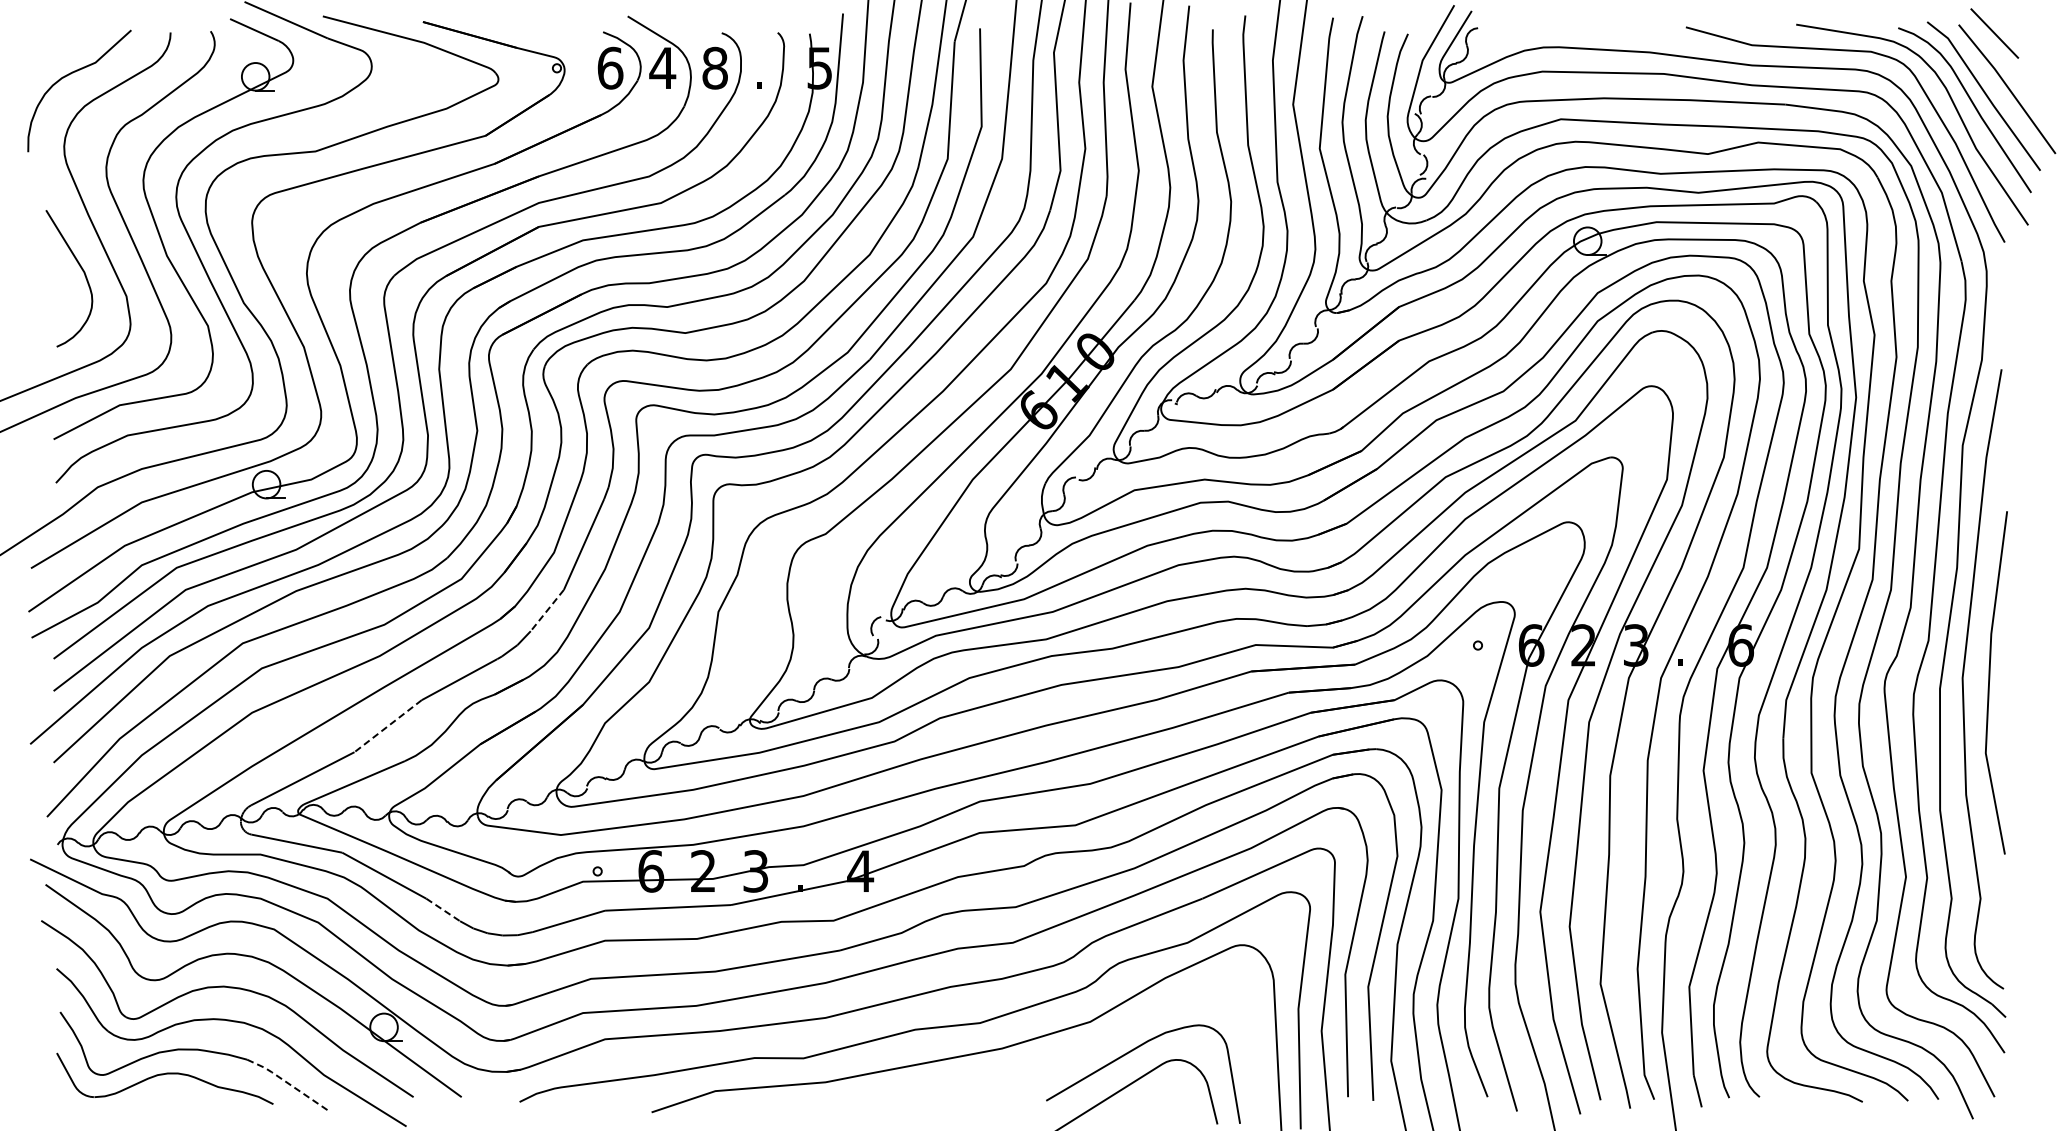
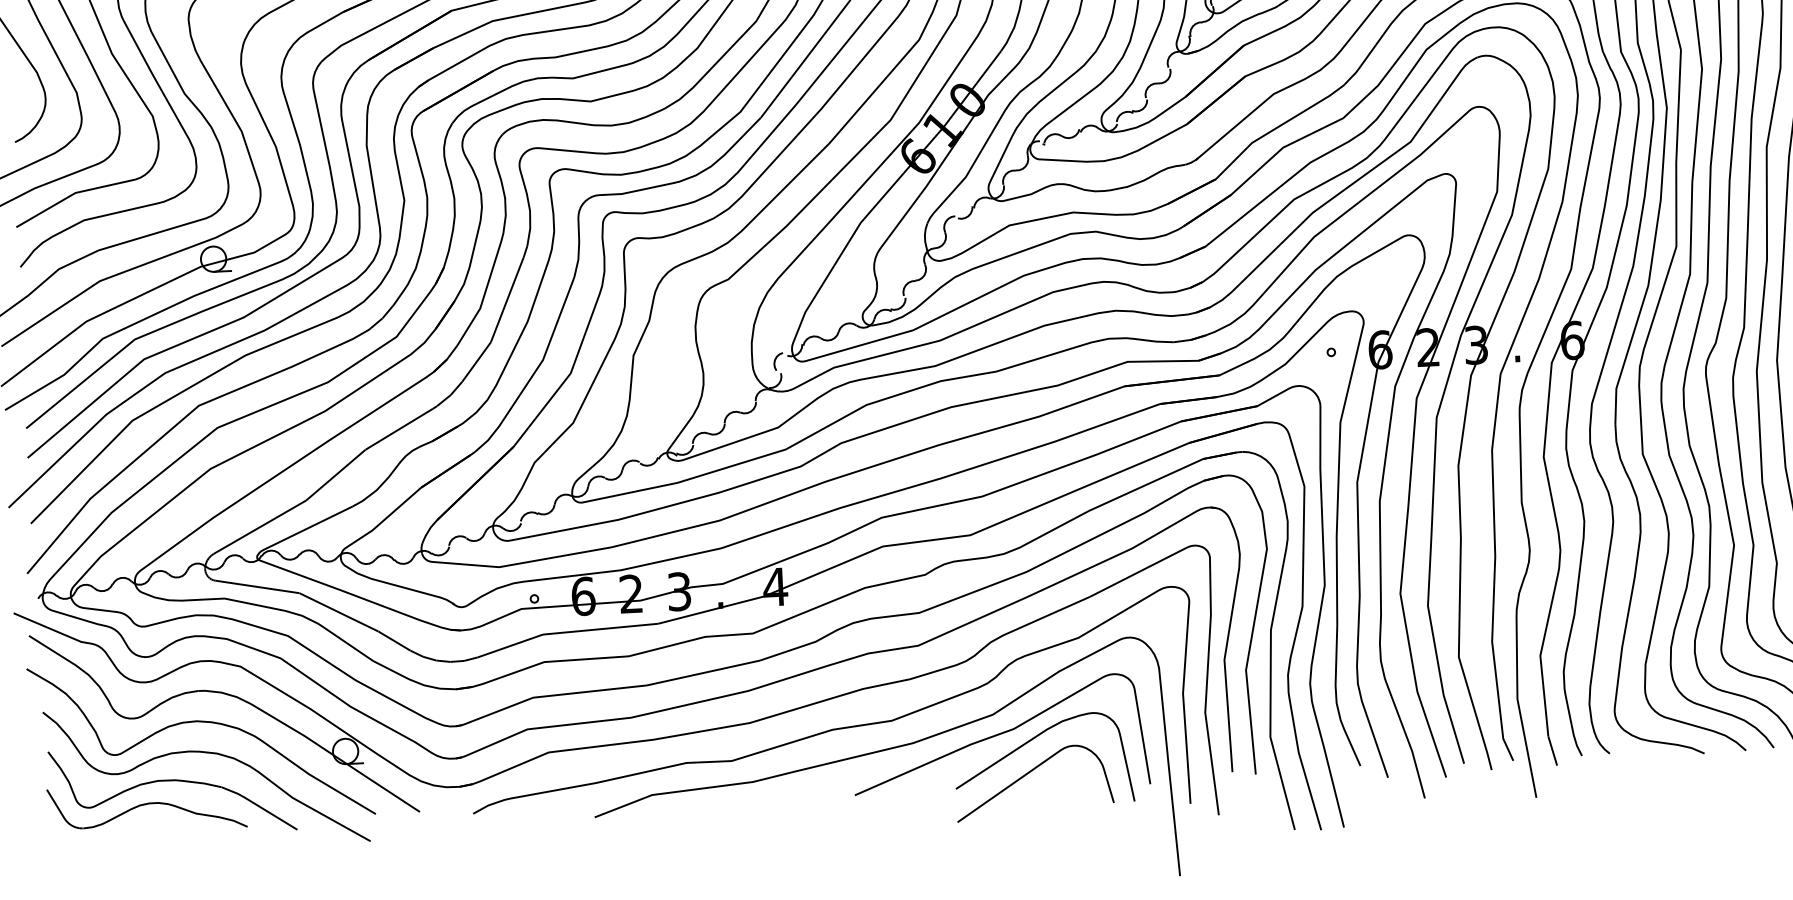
line: (547, 610) -> (476, 361), dashed -> solid
line: (388, 726) -> (336, 475), dashed -> solid
line: (443, 910) -> (394, 641), dashed -> solid
curve: (1096, 1044) -> (999, 735), added
line: (287, 1082) -> (259, 806), dashed -> solid

